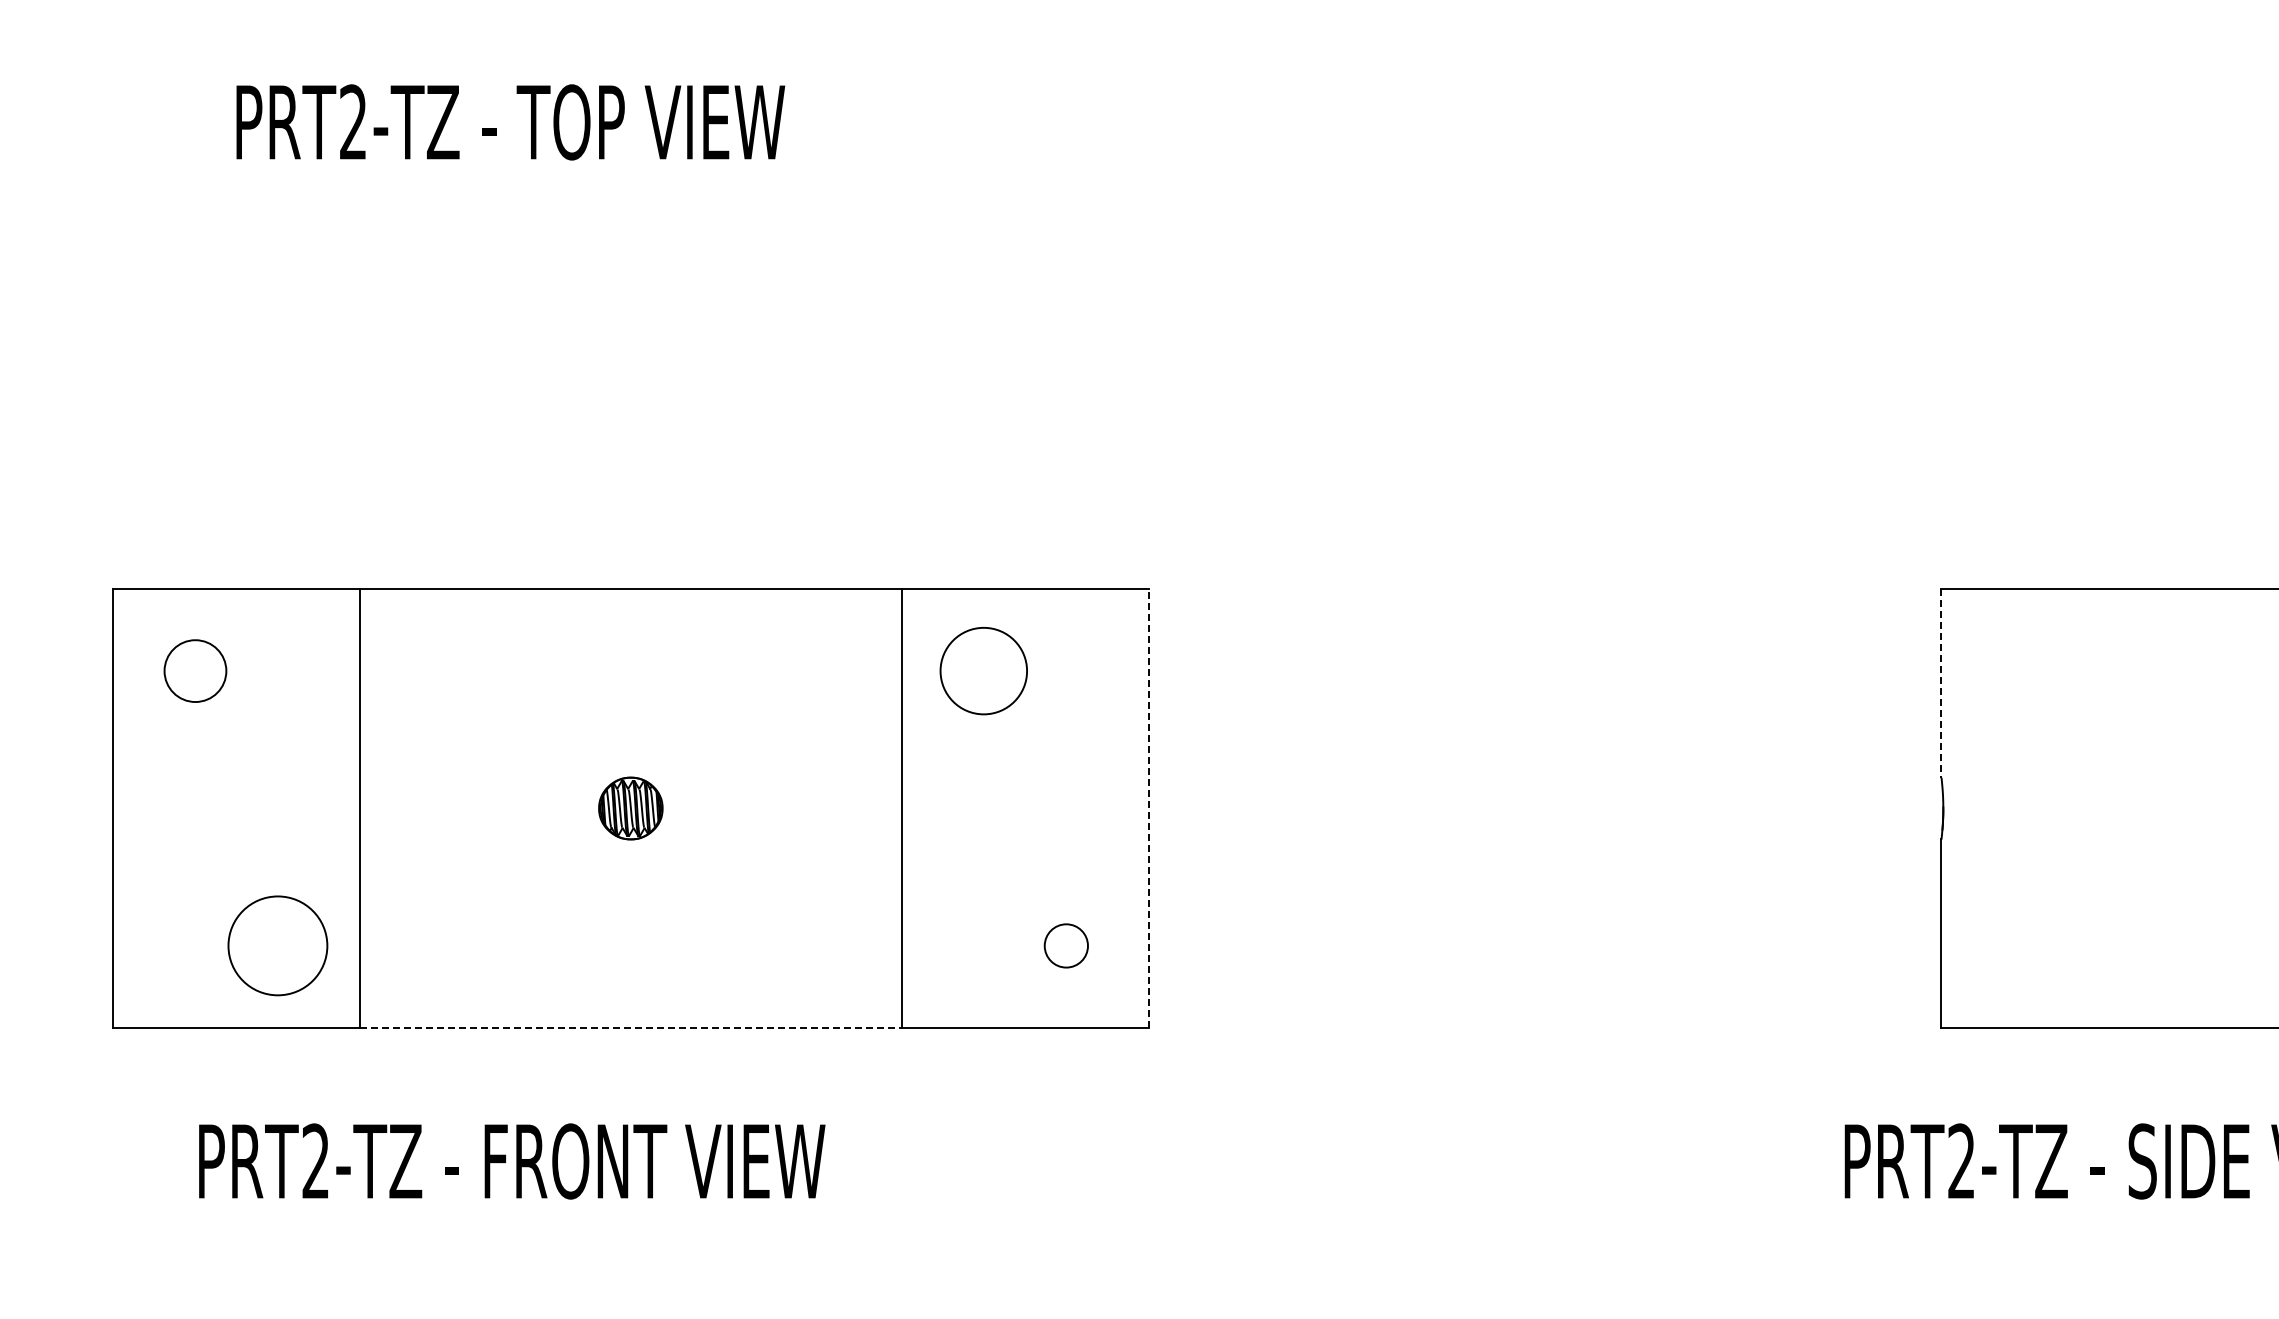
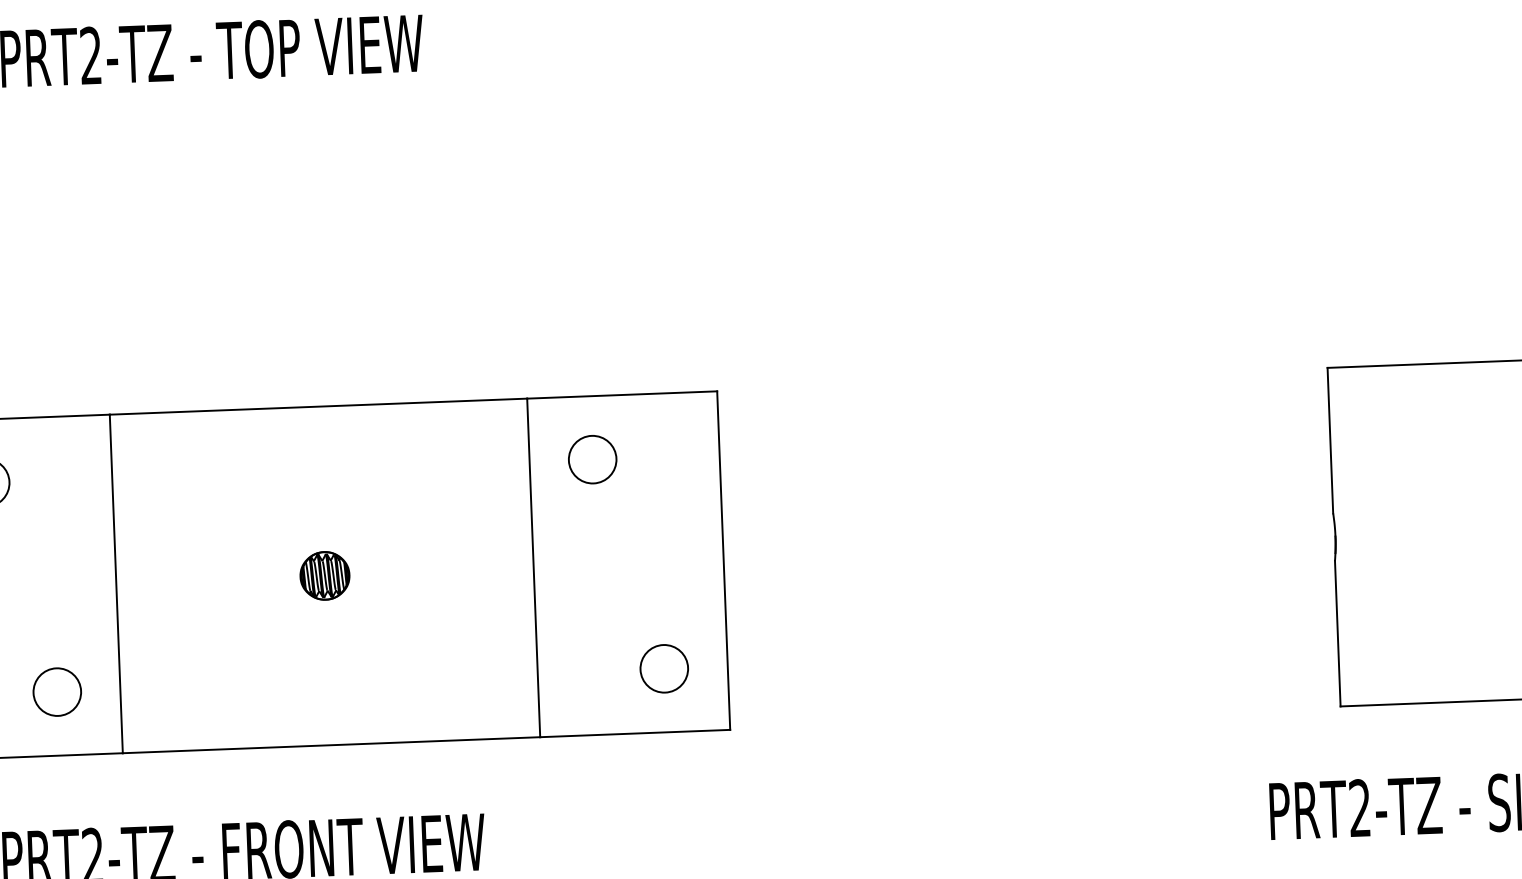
circle: (983, 671) -> (592, 459), size x0.71
line: (1941, 683) -> (1330, 440), dashed -> solid
line: (1148, 808) -> (723, 560), dashed -> solid
circle: (277, 945) -> (56, 691), size x0.62
circle: (1066, 945) -> (664, 668), size x1.43
line: (631, 1028) -> (331, 745), dashed -> solid

